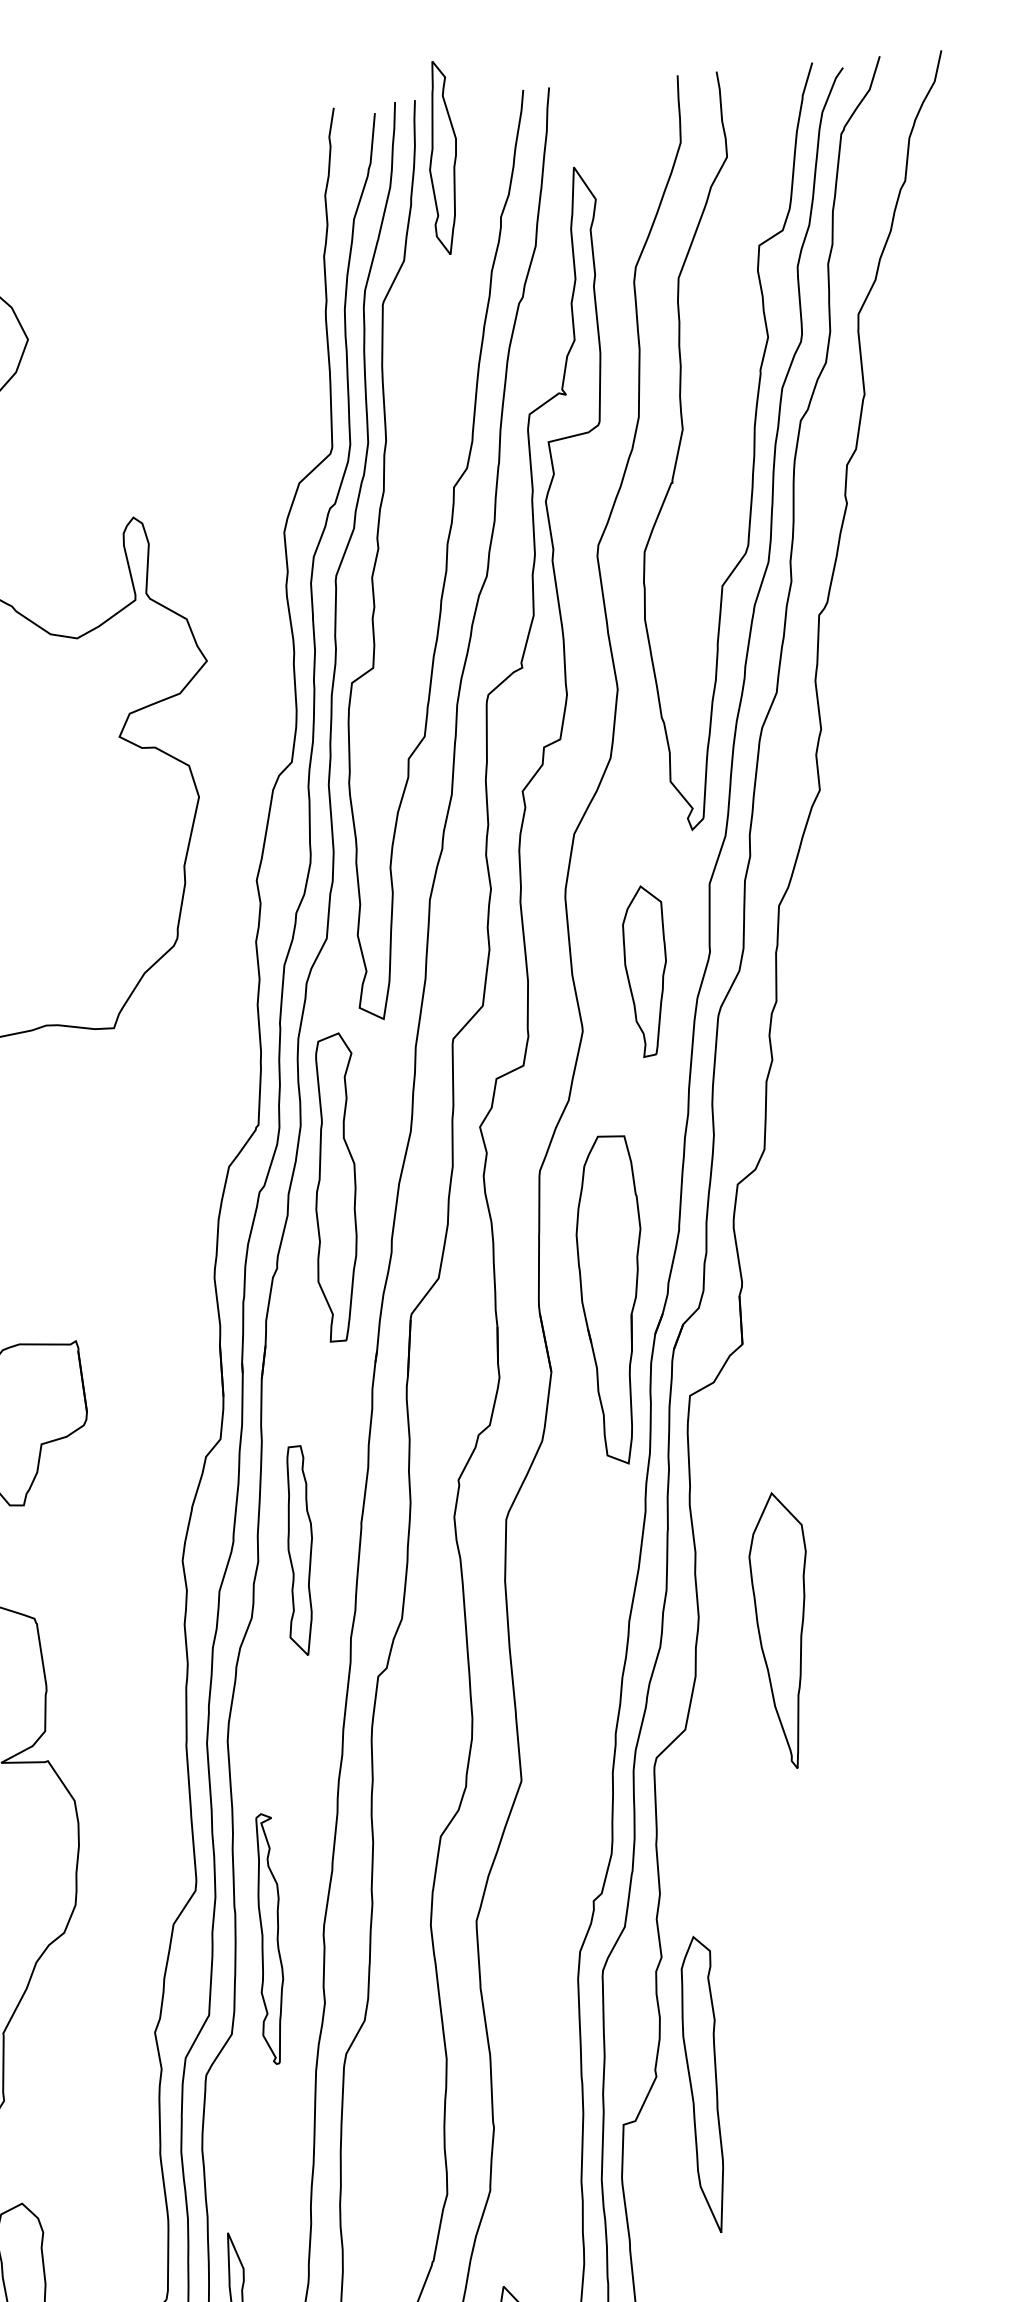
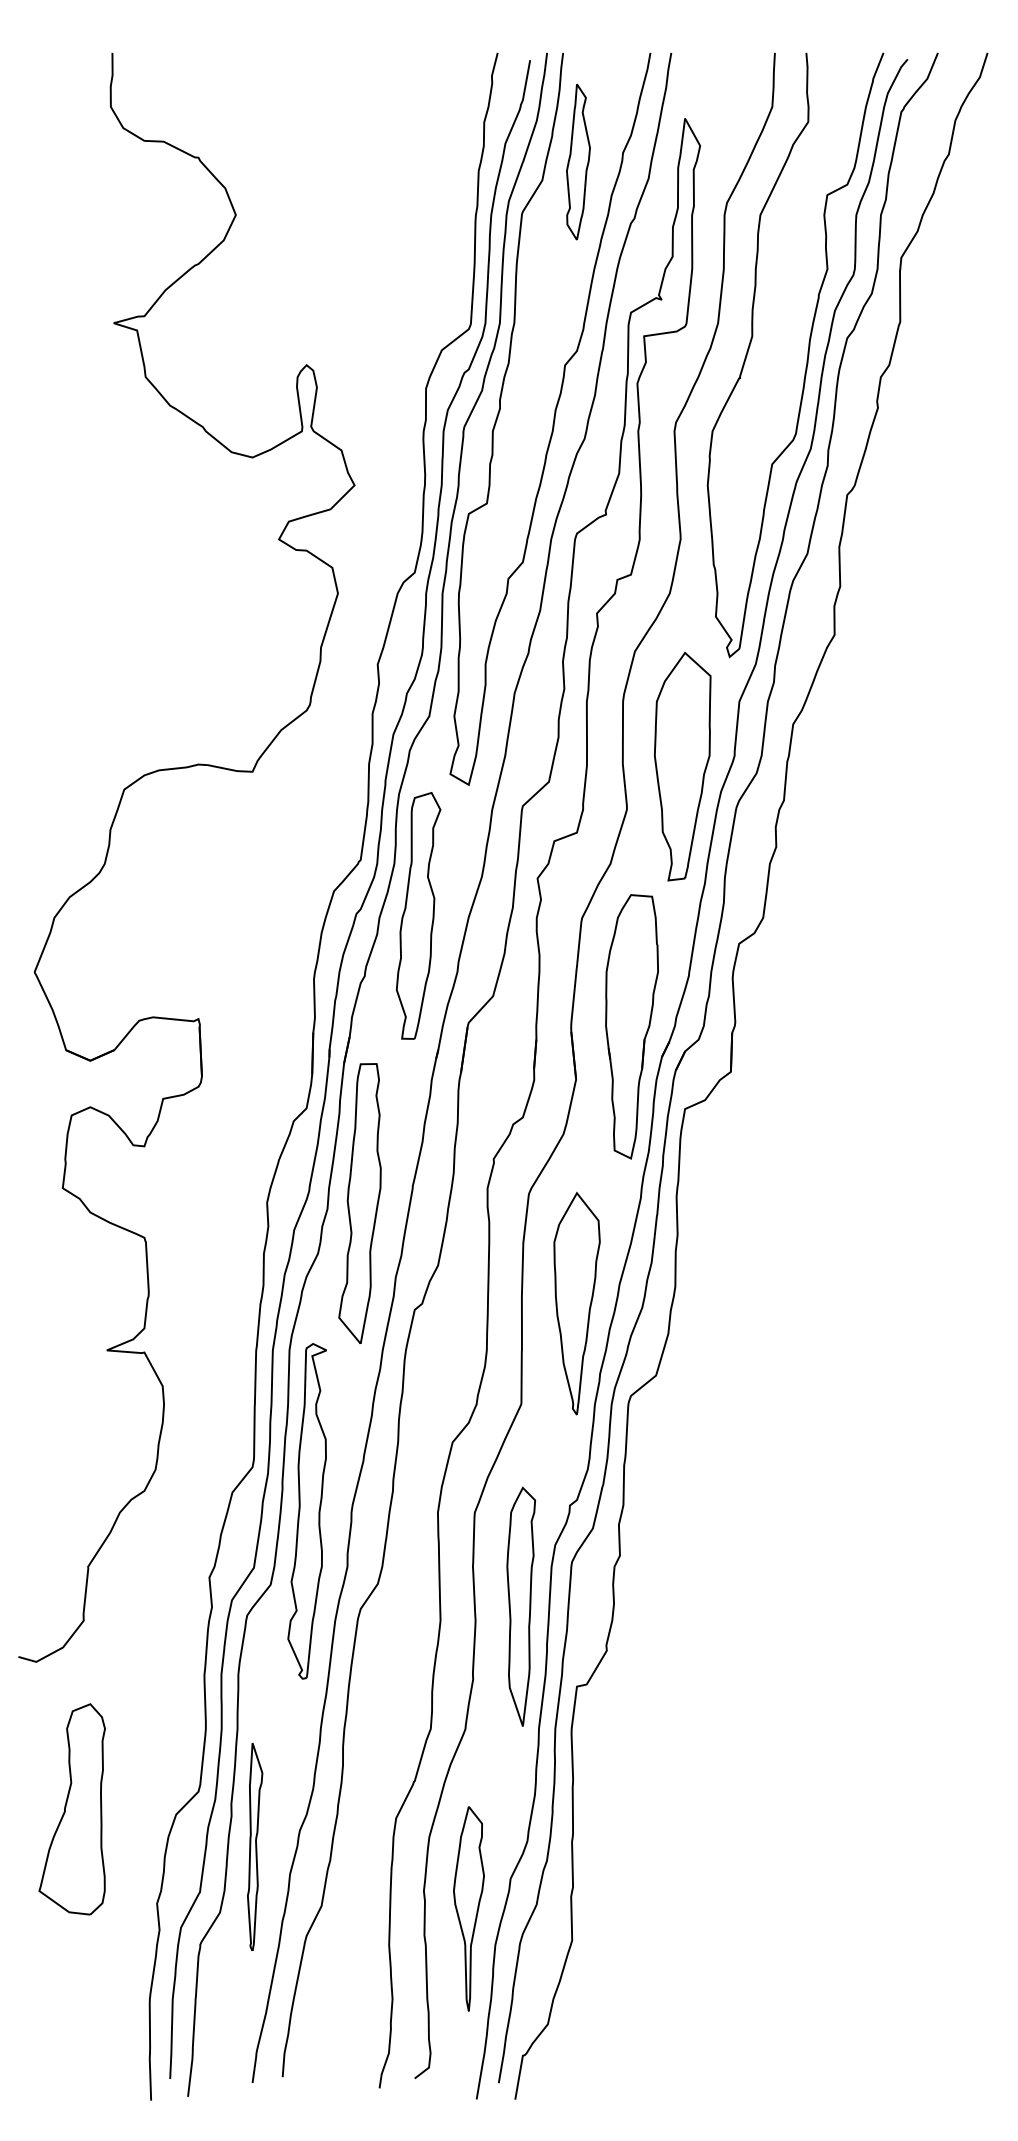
part: (443, 157) -> (578, 161), moved
part: (646, 971) -> (682, 766), size x1.67
part: (297, 1551) -> (359, 1203), size x1.67
part: (784, 1630) -> (576, 1303), moved
part: (267, 1939) -> (306, 1511), size x1.67
part: (705, 2084) -> (521, 1606), moved

